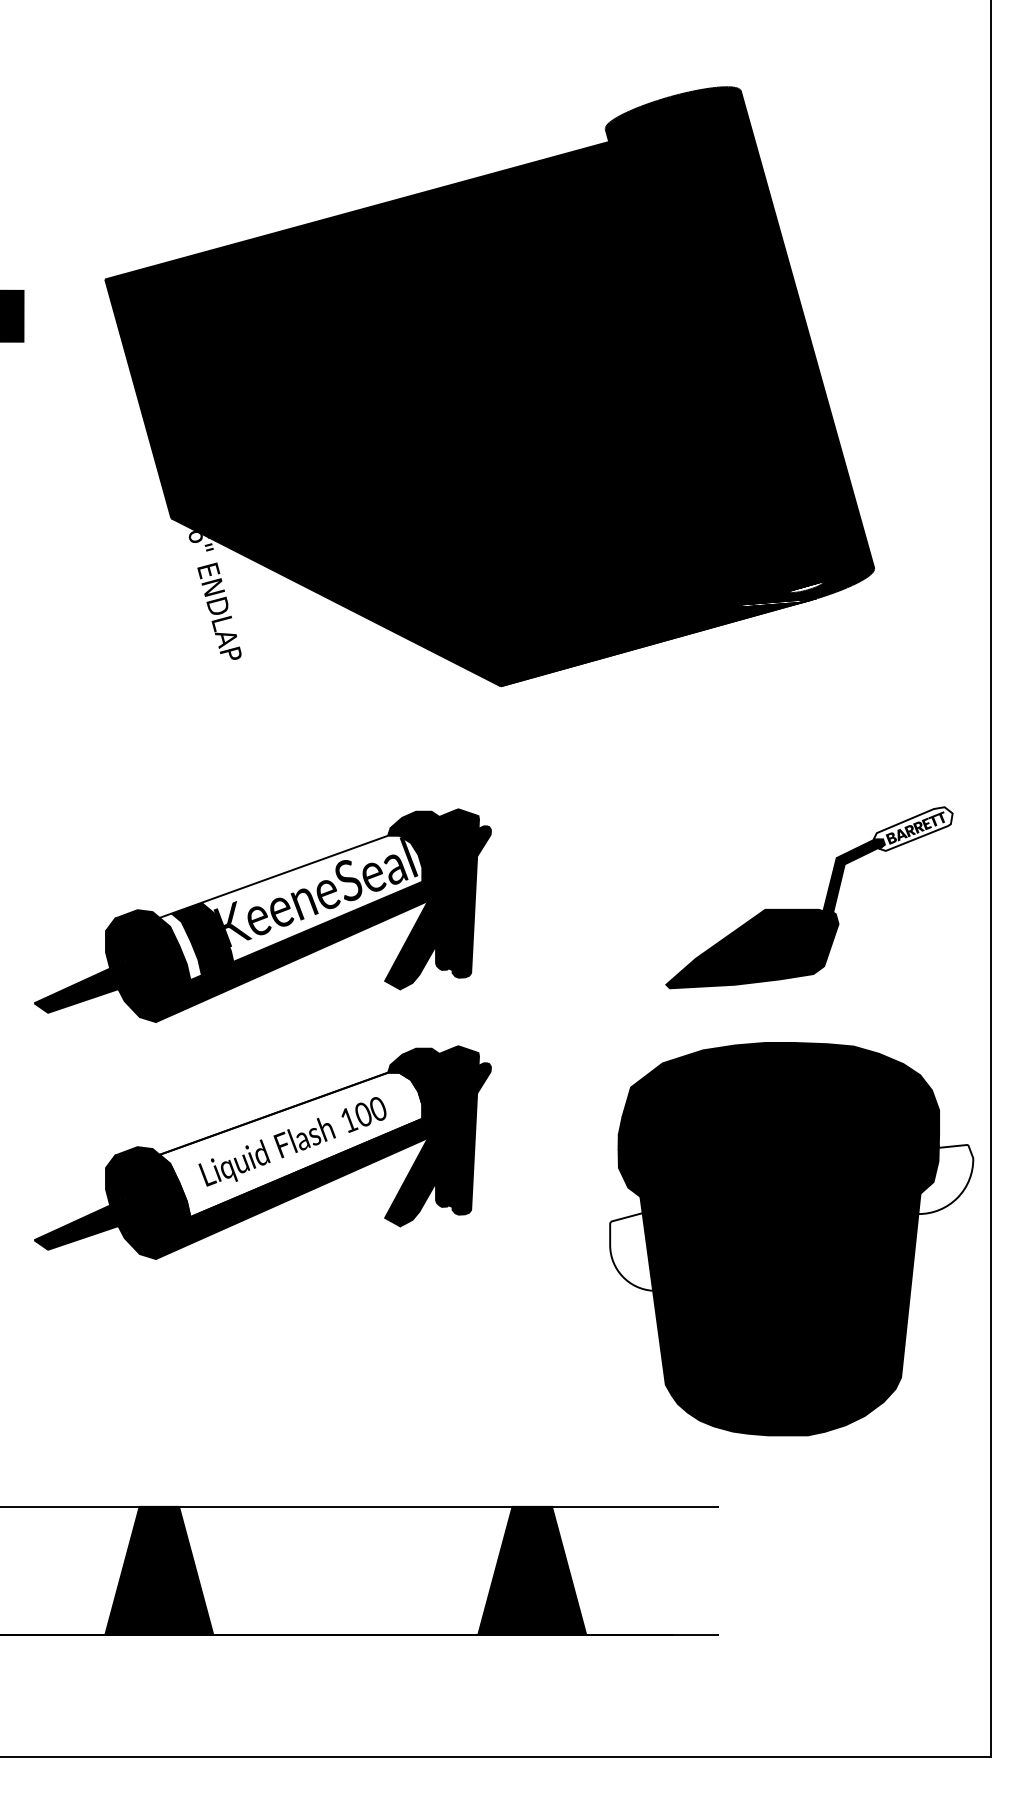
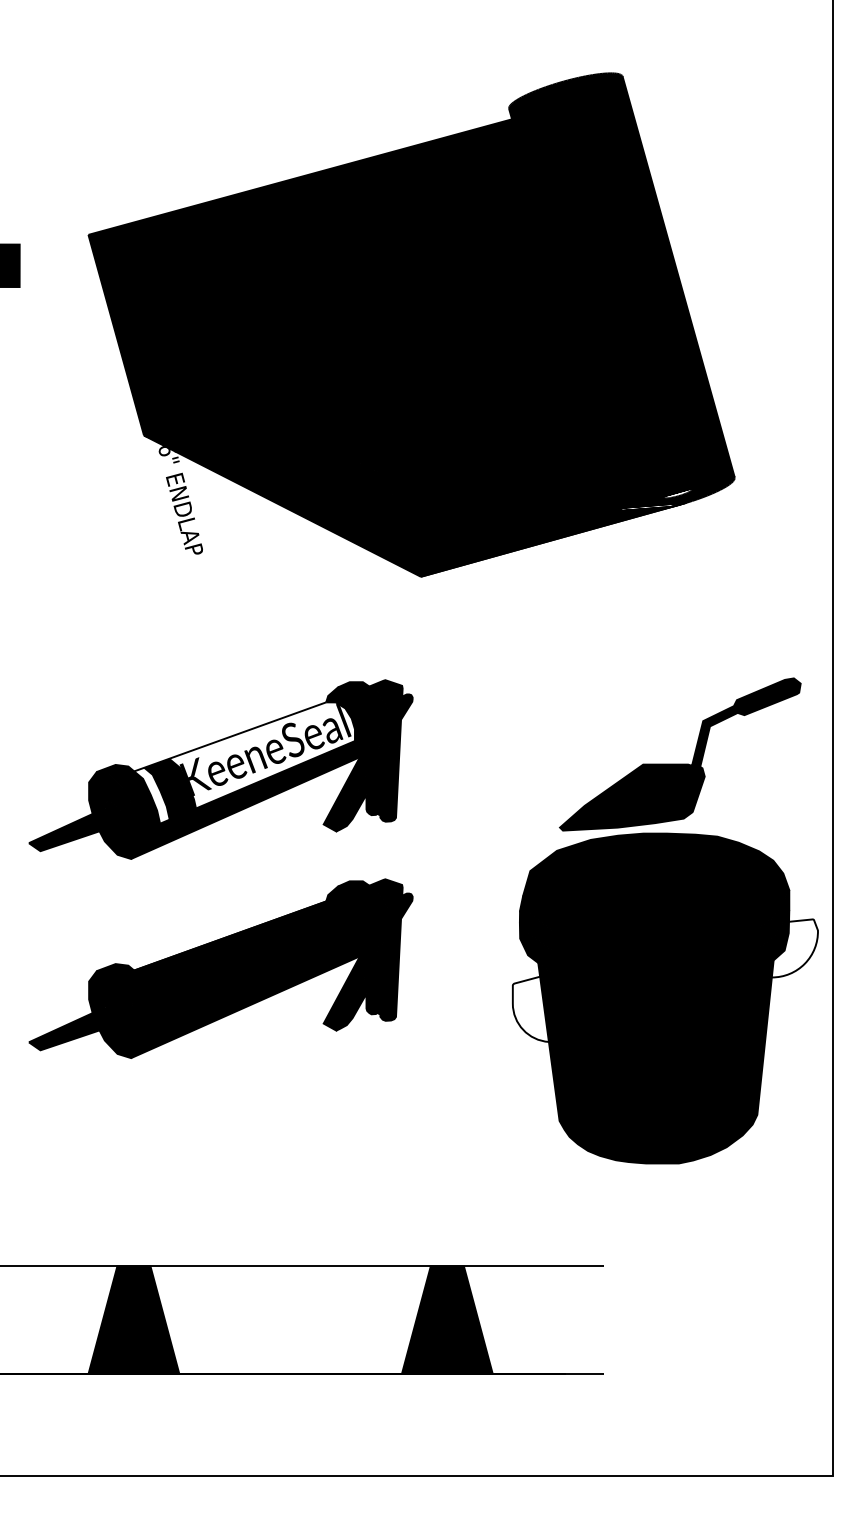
fill: (912, 828) -> (766, 696), added
fill: (290, 1144) -> (244, 961), added
part: (791, 1239) -> (665, 998), moved

